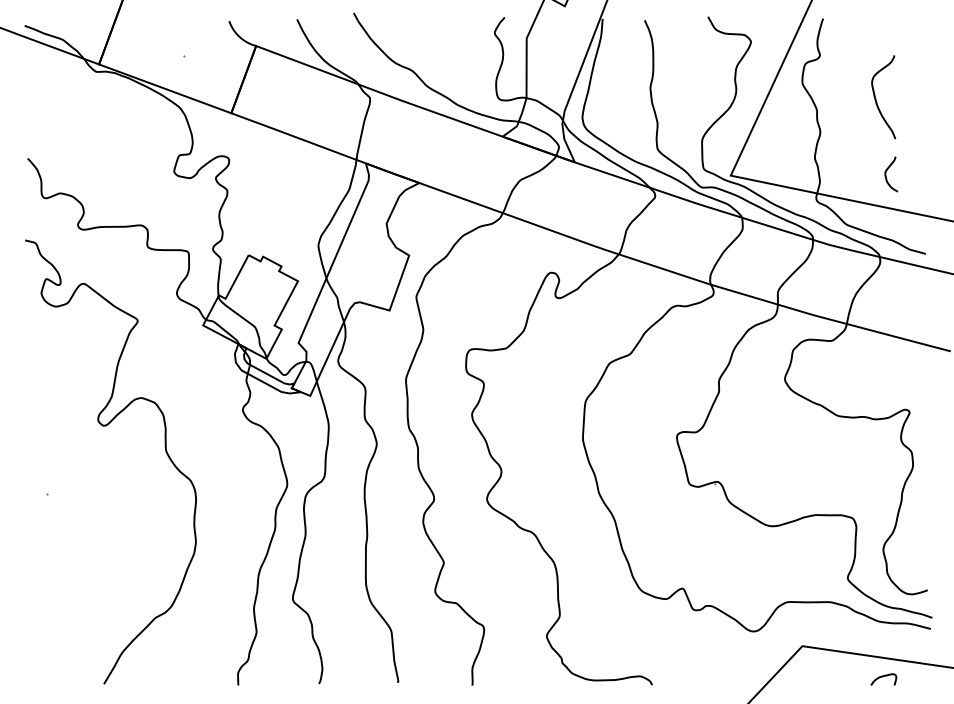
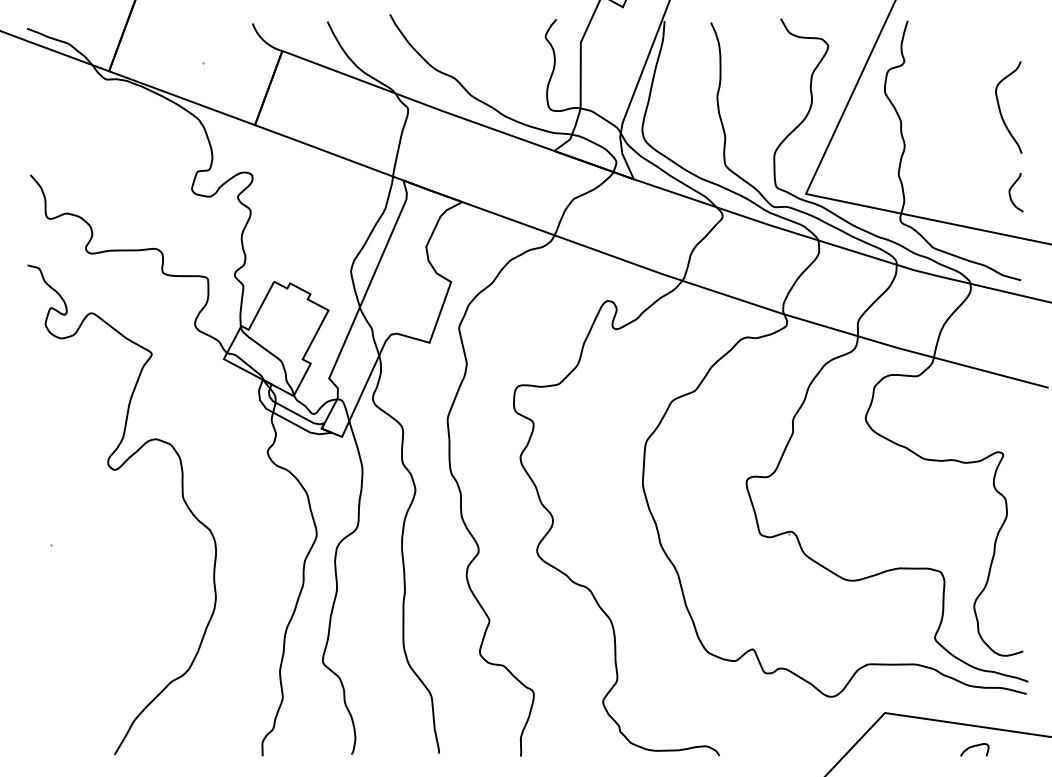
curve: (876, 98) -> (1000, 108), moved
curve: (886, 174) -> (1010, 192), moved

